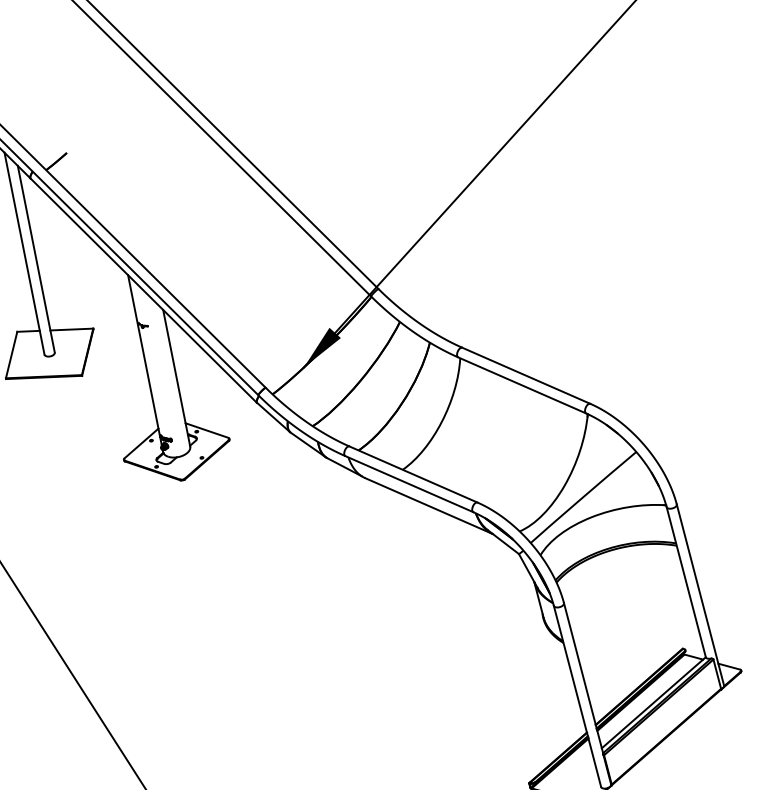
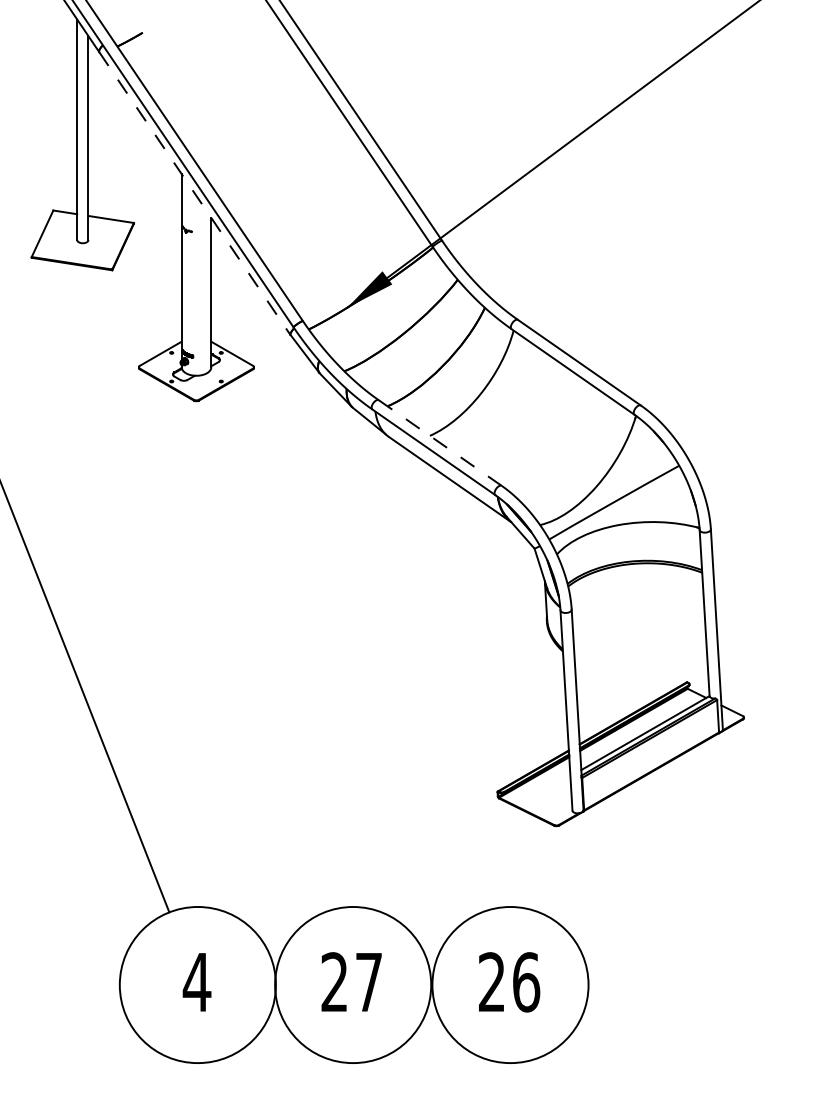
line: (143, 290) -> (194, 193), solid -> dashed
line: (413, 474) -> (440, 443), solid -> dashed

